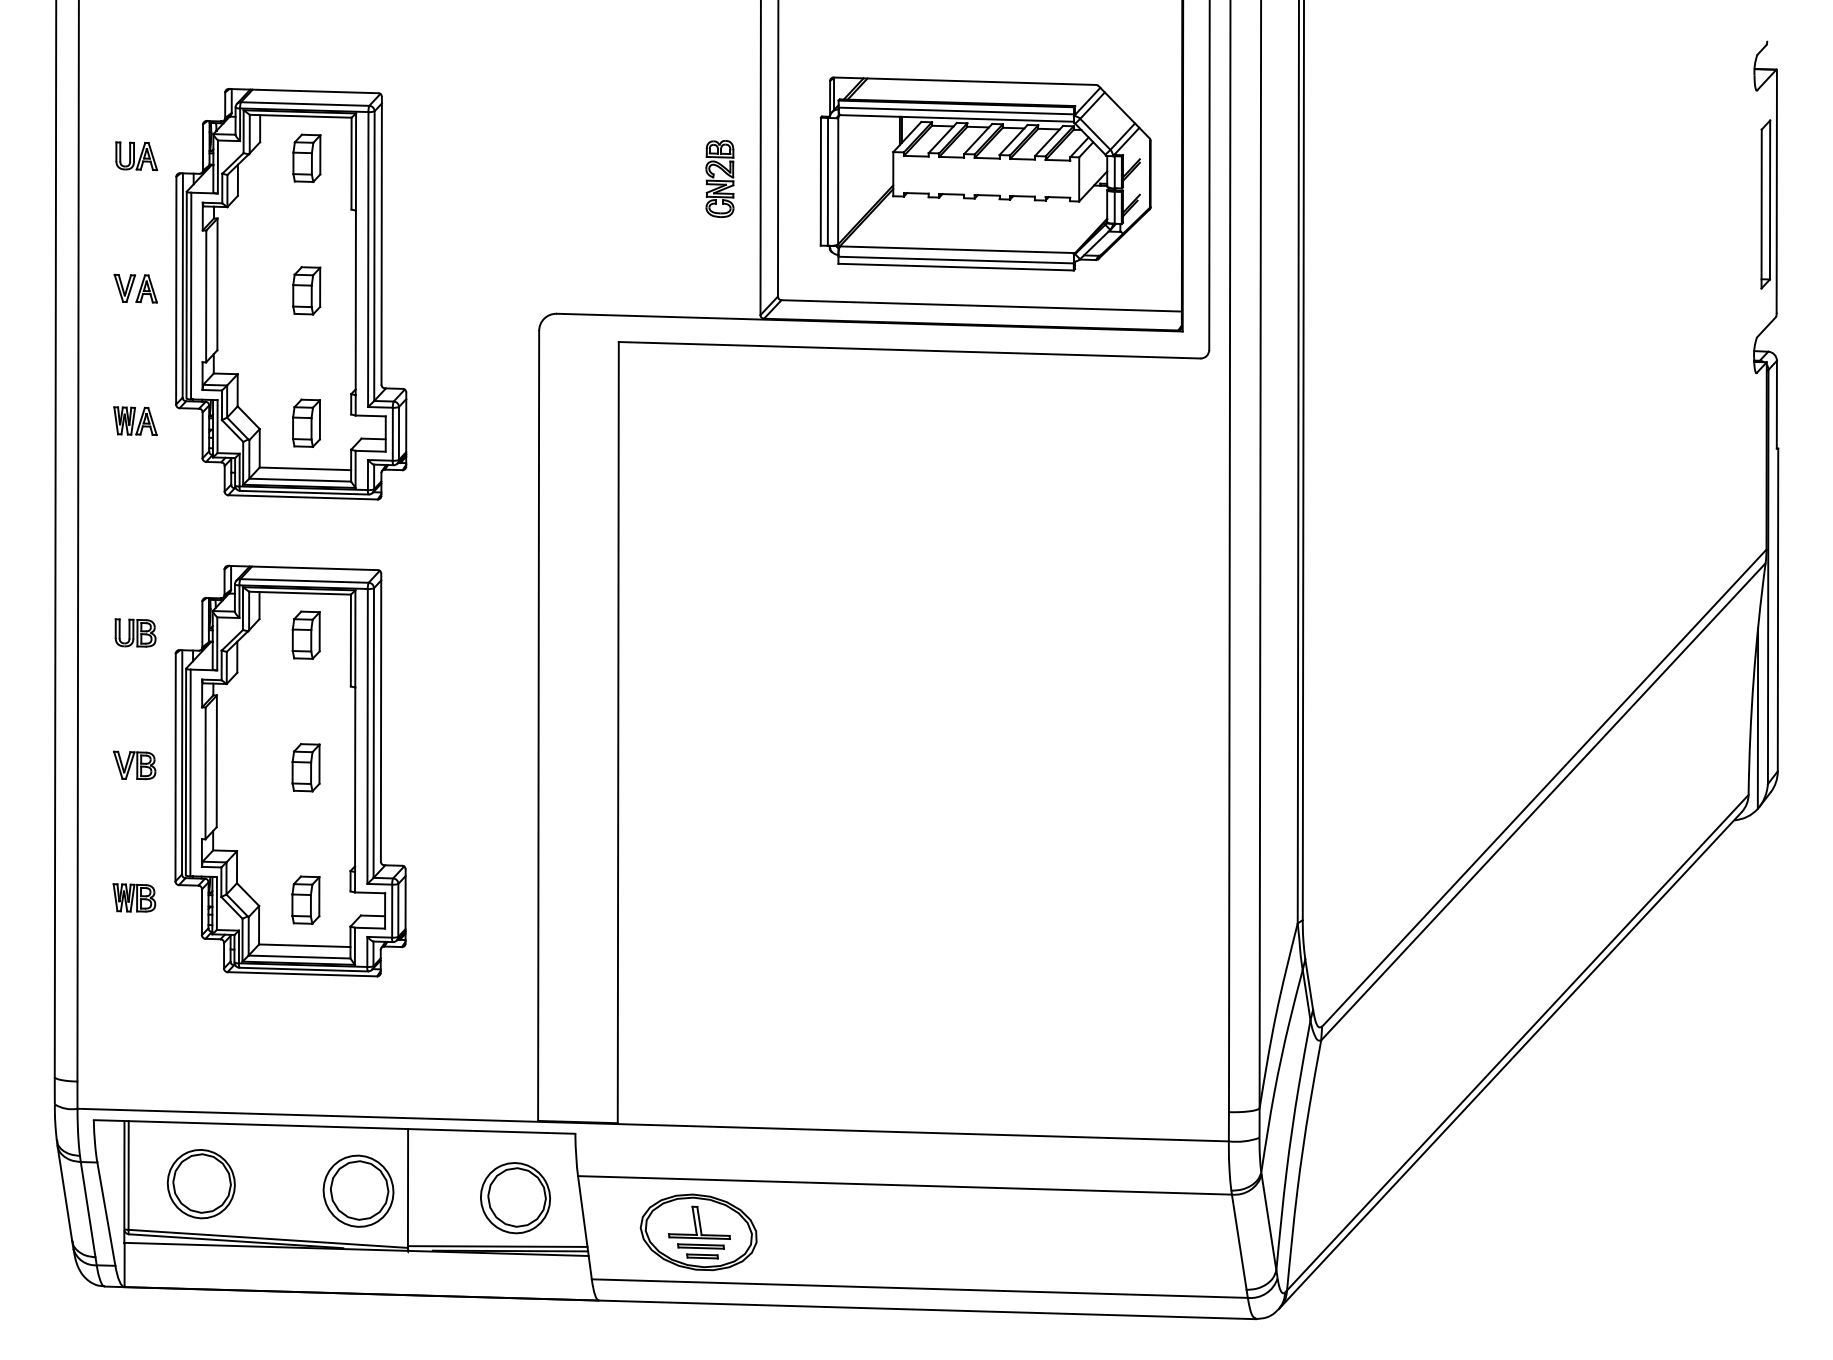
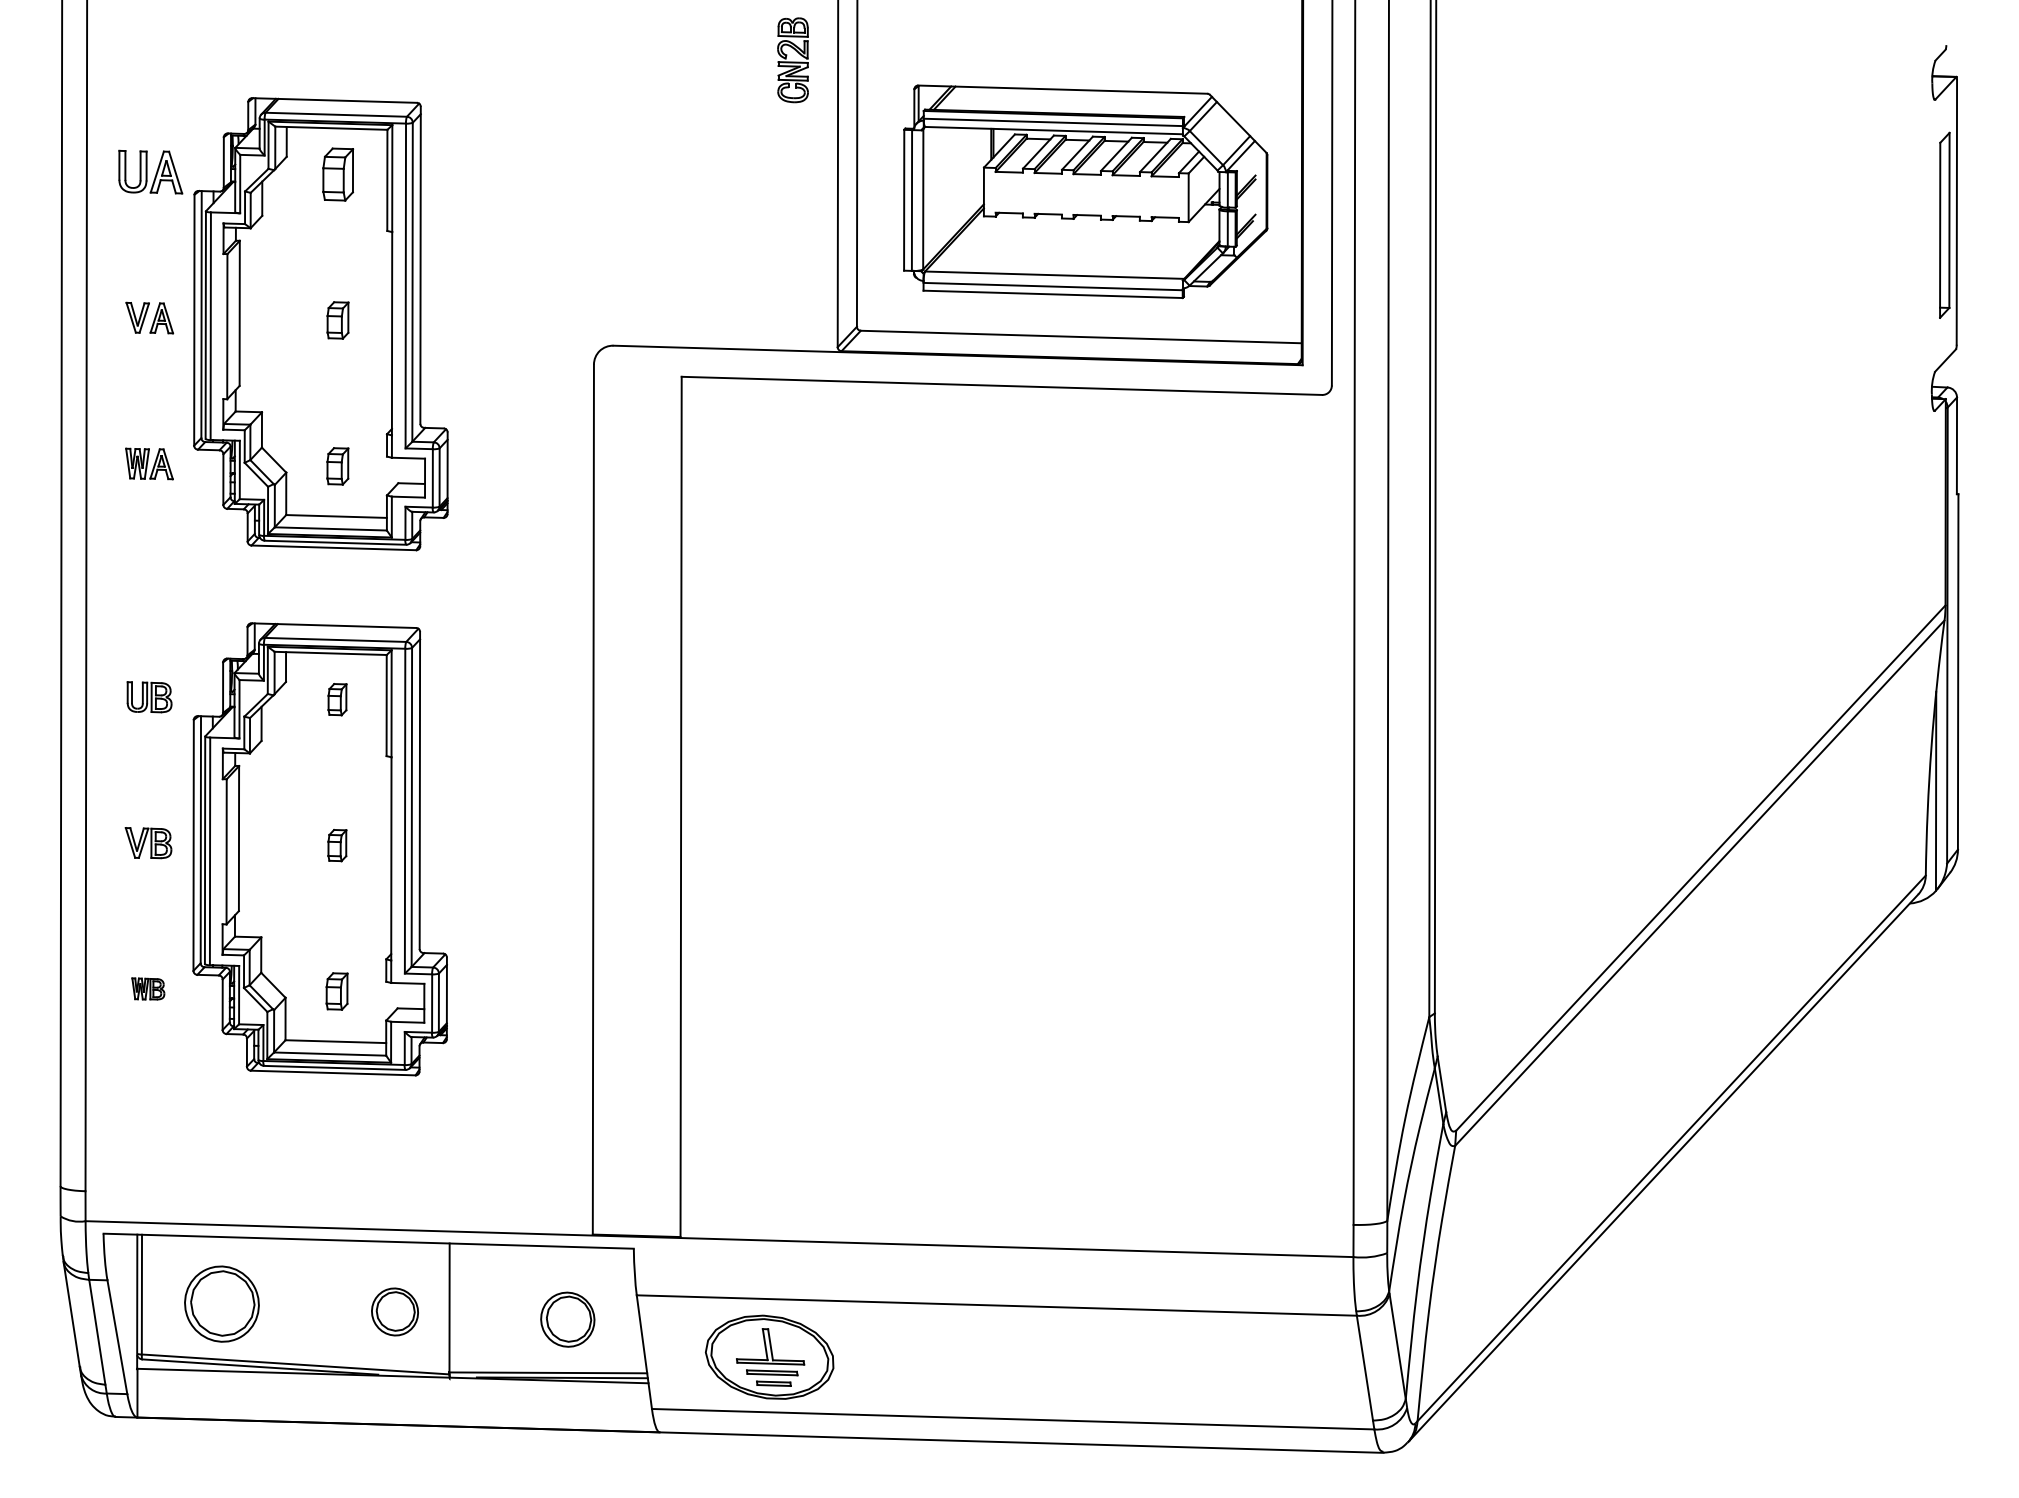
part: (136, 156) -> (150, 172), size x1.4
part: (719, 179) -> (792, 60), moved
part: (306, 290) -> (337, 320), size x0.7
part: (306, 423) -> (337, 466), size x0.7
part: (306, 635) -> (337, 699), size x0.6
part: (306, 767) -> (337, 845), size x0.6
part: (134, 897) -> (148, 988), size x0.7
part: (305, 900) -> (336, 991), size x0.7
part: (358, 1190) -> (394, 1311), size x0.6
part: (515, 1198) -> (567, 1319), size x0.7

